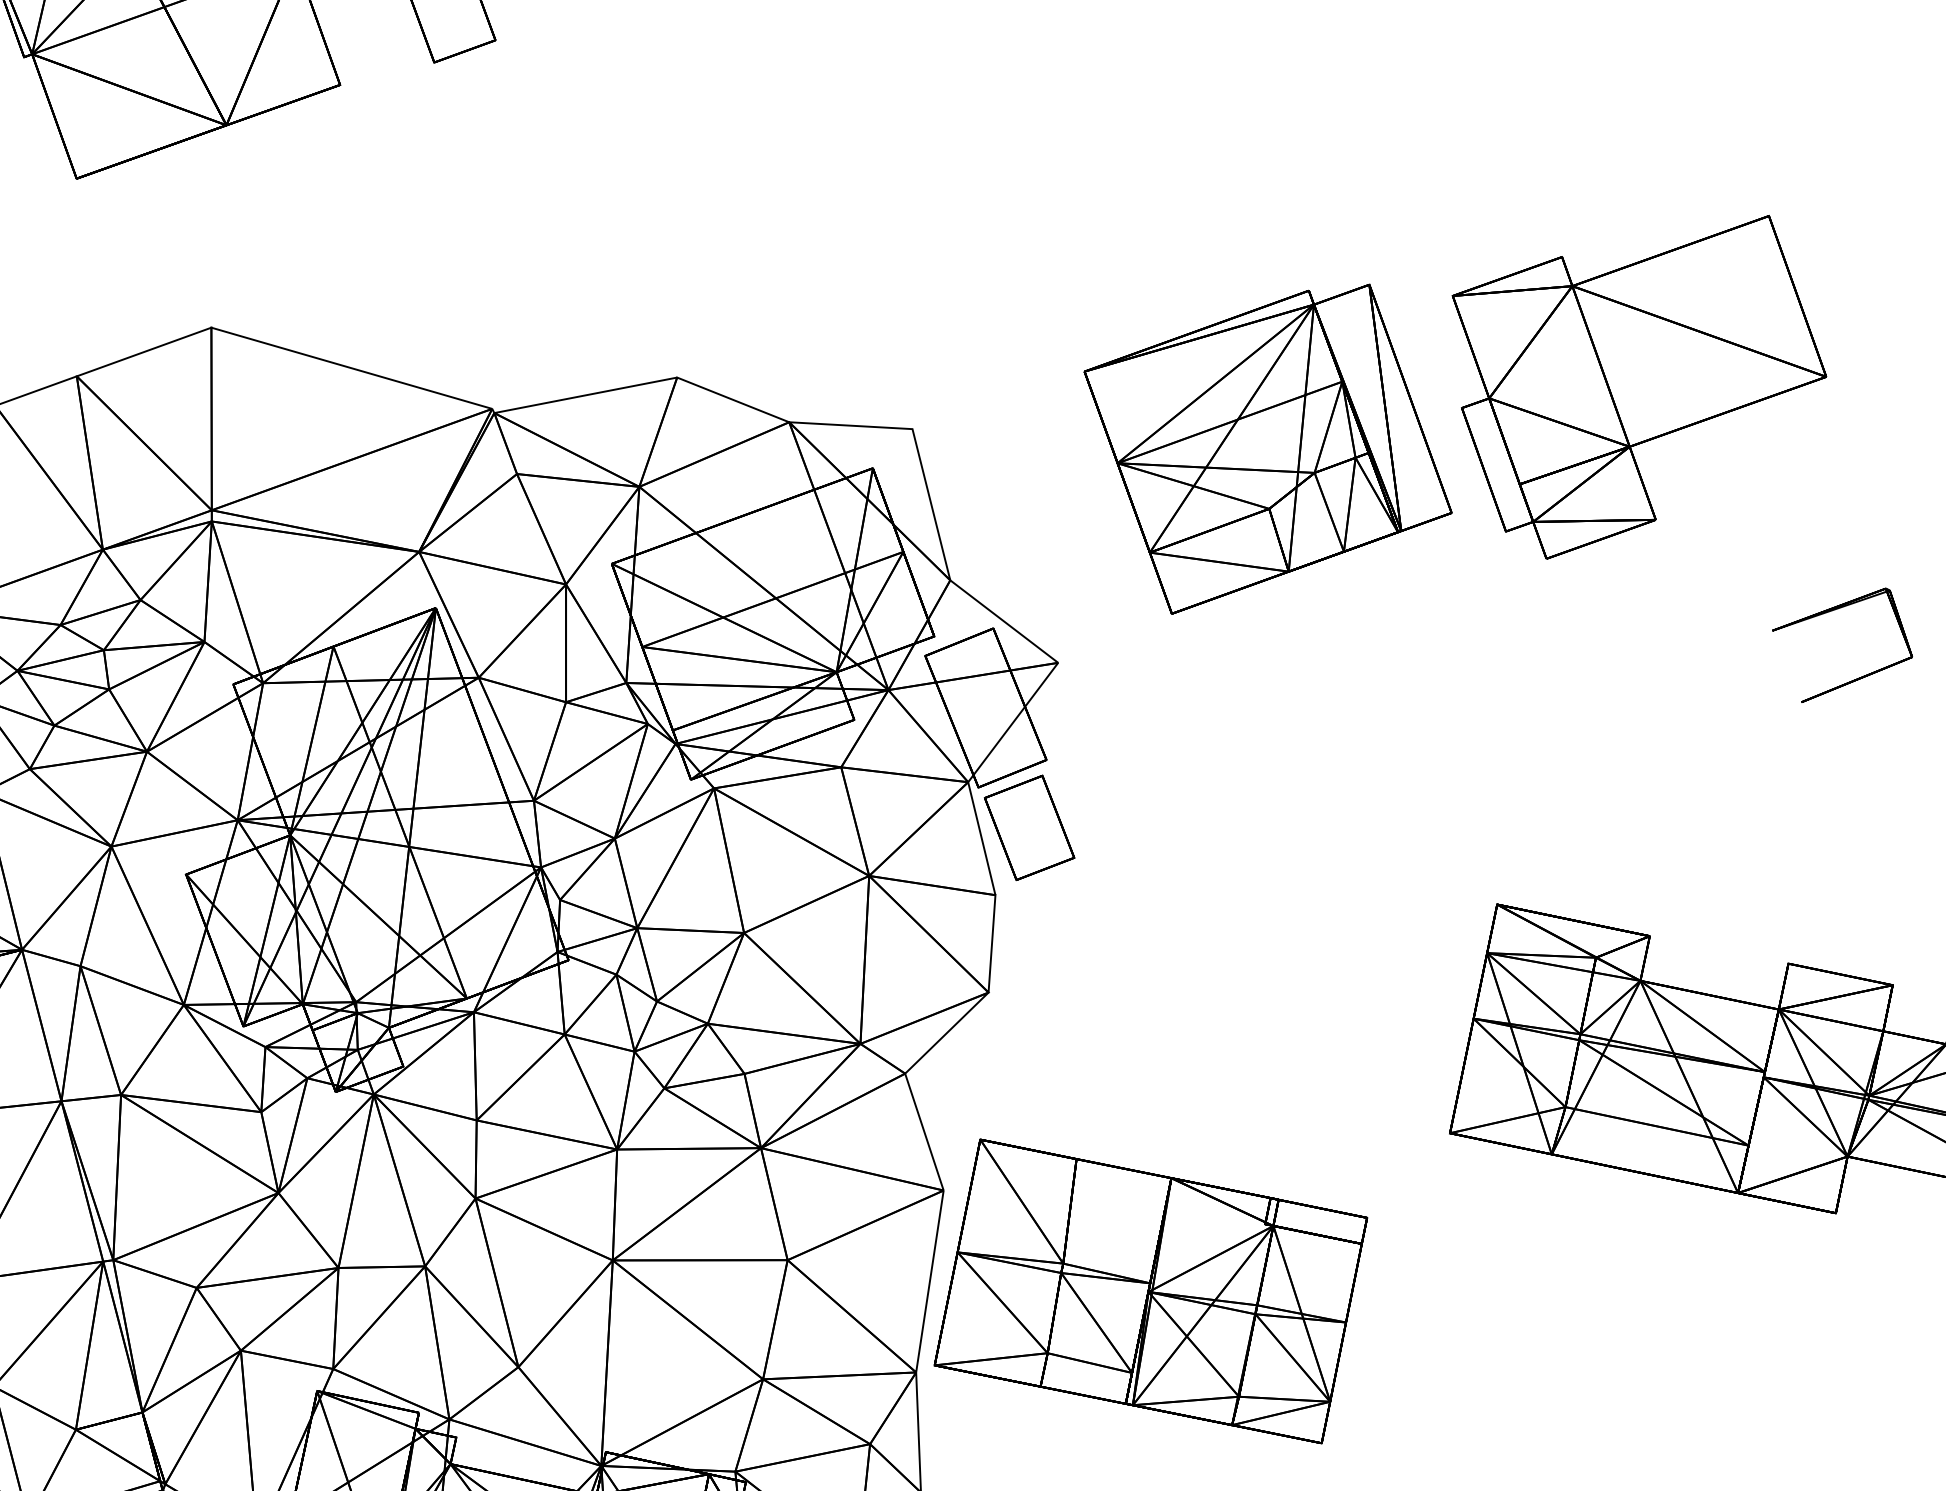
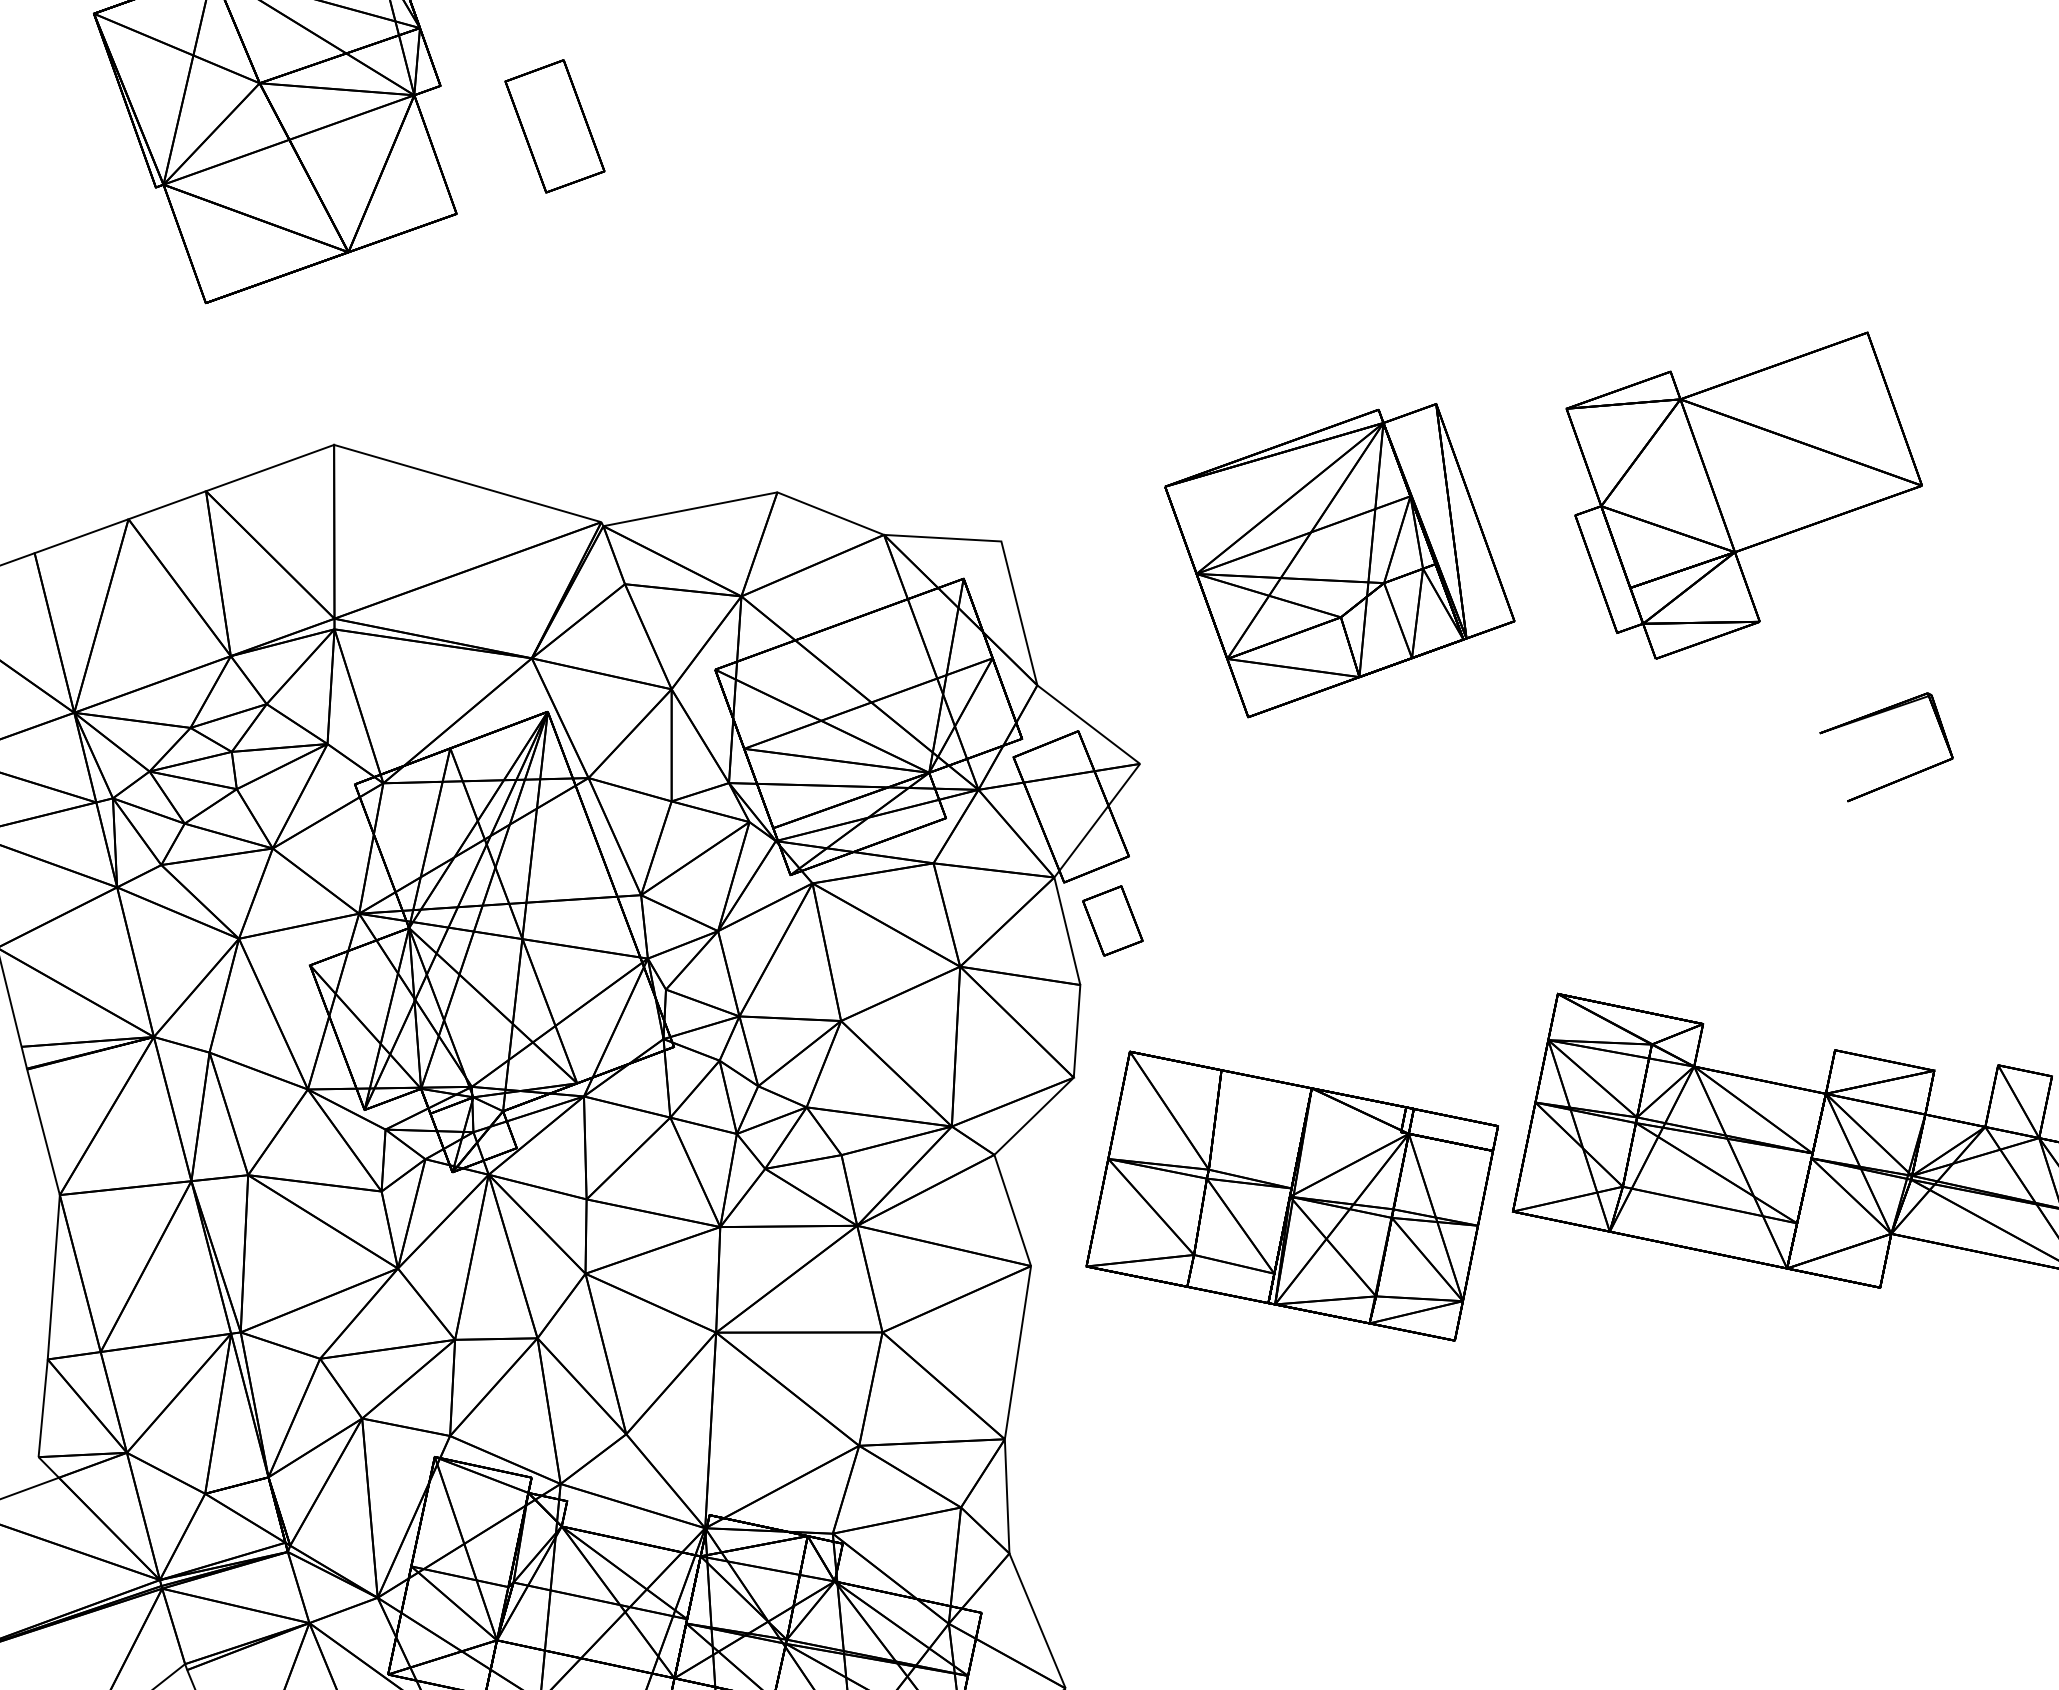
part: (1638, 387) -> (1743, 495), moved
part: (1029, 827) -> (1112, 920), size x0.7
part: (1150, 1290) -> (1291, 1195), moved

